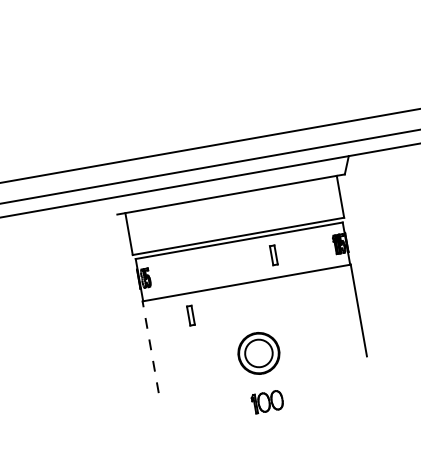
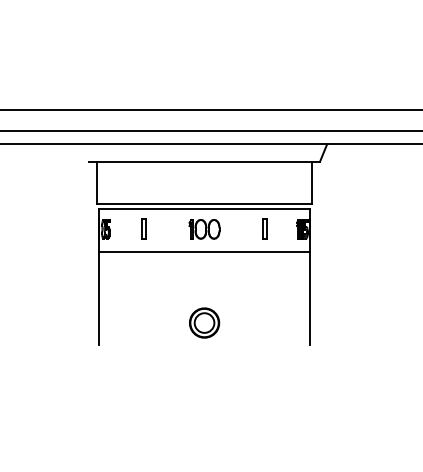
part: (273, 254) -> (264, 228), moved
part: (190, 315) -> (143, 228), moved
line: (150, 347) -> (98, 298), dashed -> solid
part: (258, 352) -> (204, 322), size x0.71
part: (267, 402) -> (204, 229), moved

